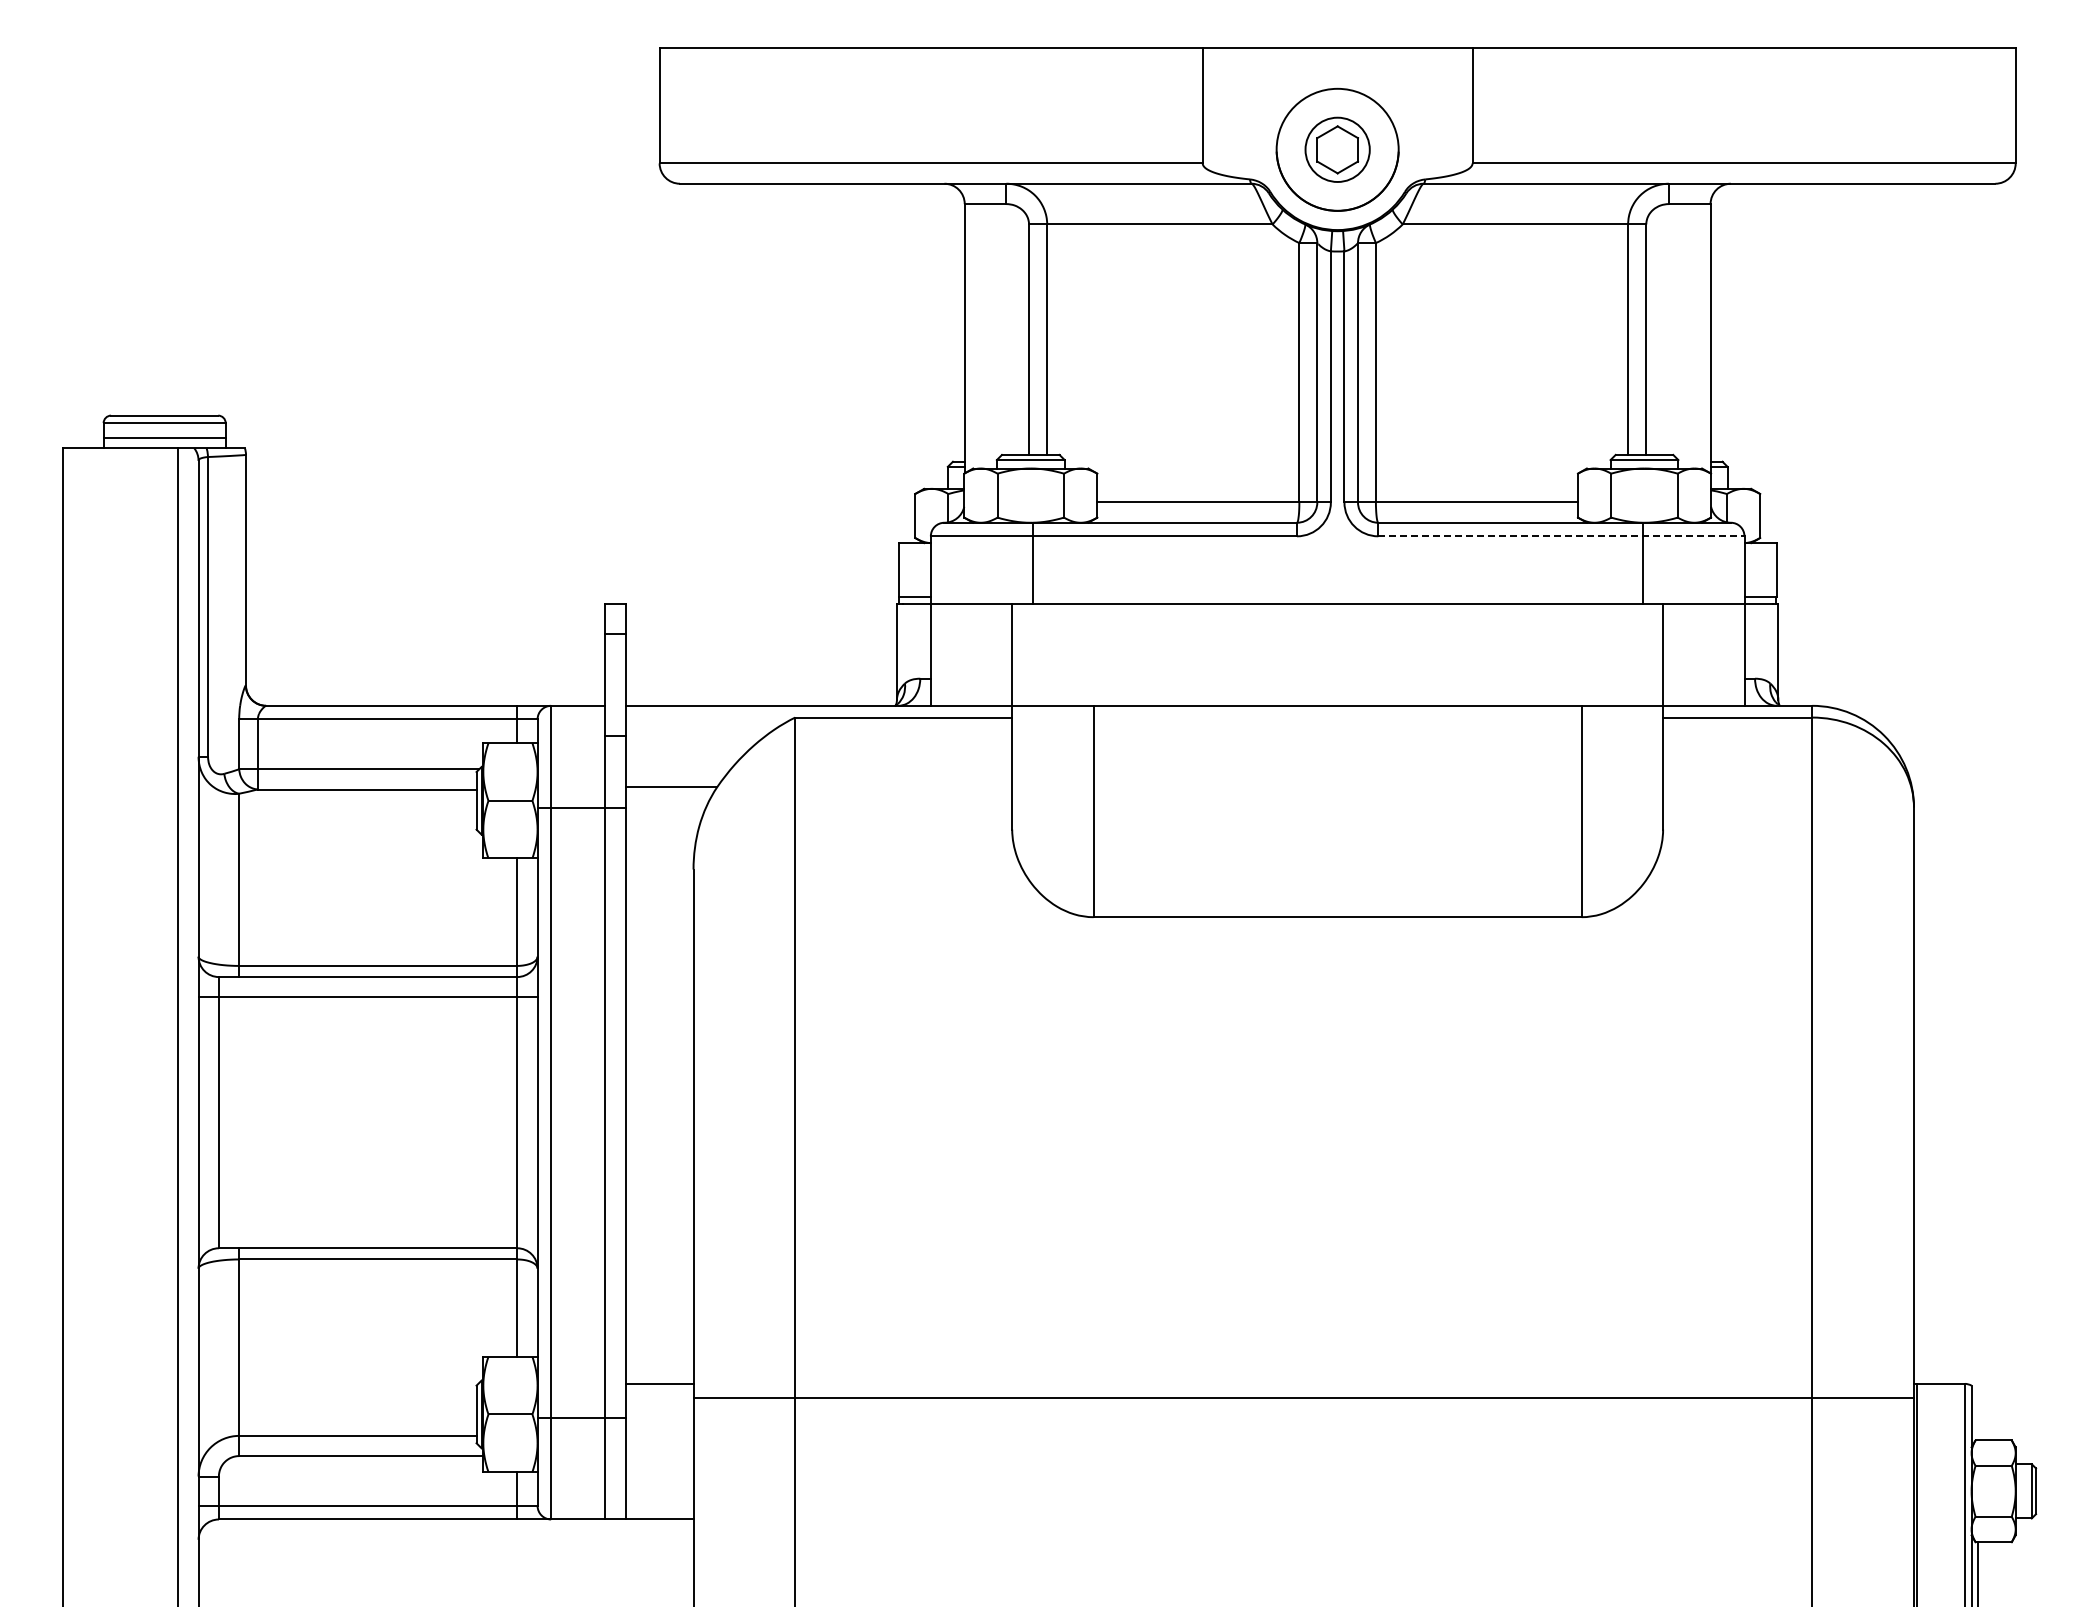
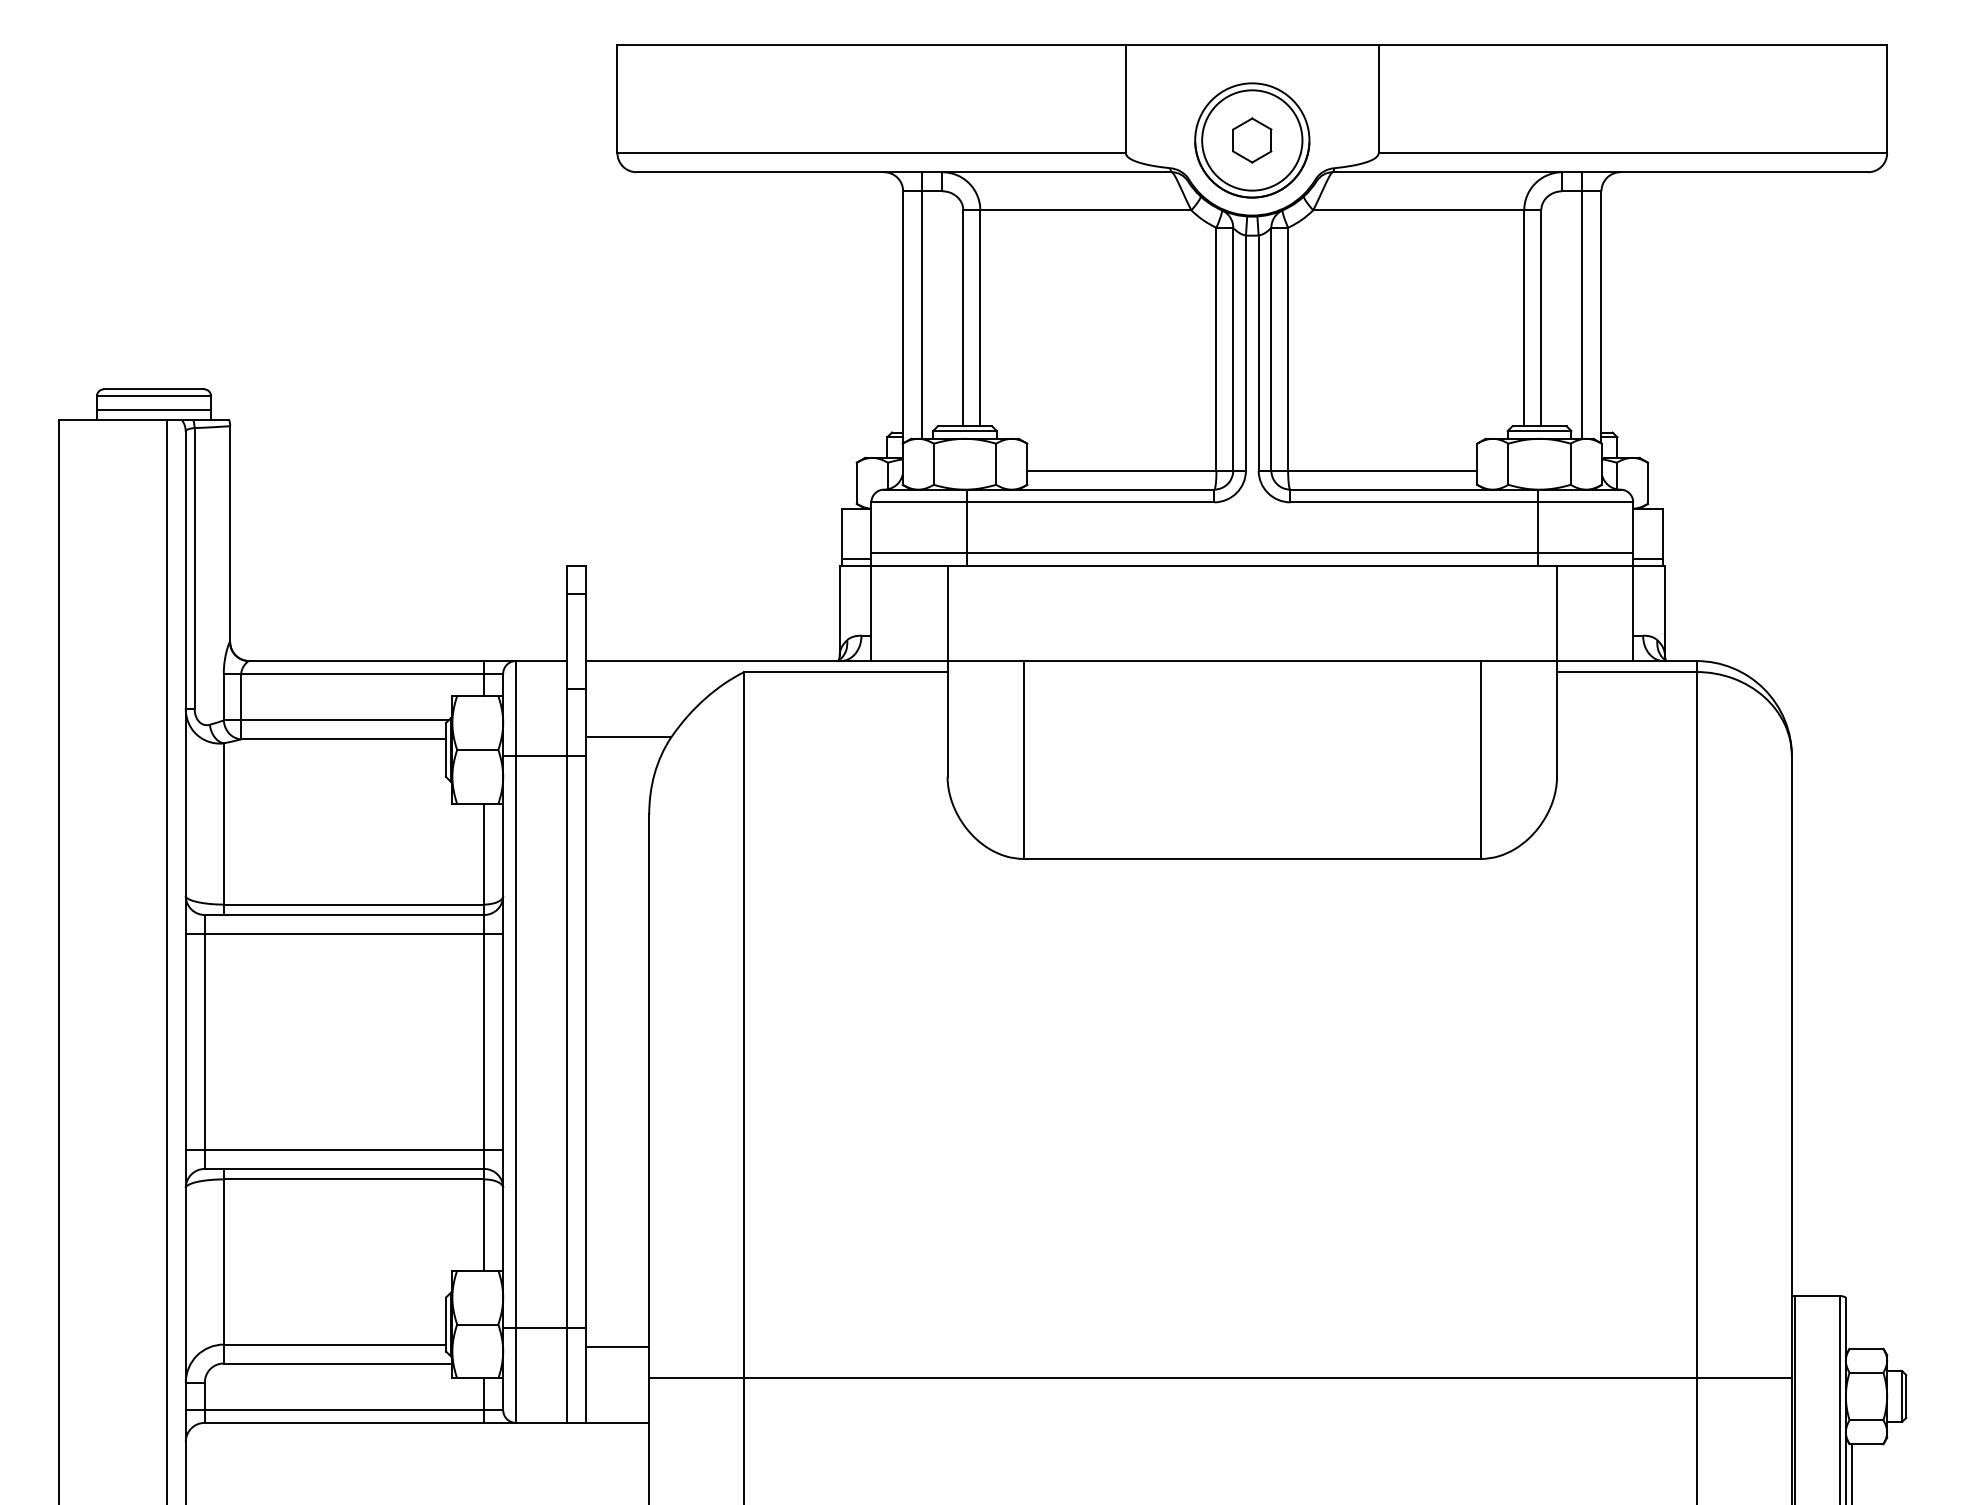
circle: (1337, 149) -> (1252, 140), size x1.67
line: (985, 325) -> (922, 304), added
line: (1690, 325) -> (1582, 304), added
line: (1561, 536) -> (1461, 502), dashed -> solid
line: (1337, 590) -> (1252, 553), added
line: (367, 1227) -> (343, 1149), added
line: (659, 1384) -> (617, 1347), moved
line: (1303, 1398) -> (1220, 1378), moved

